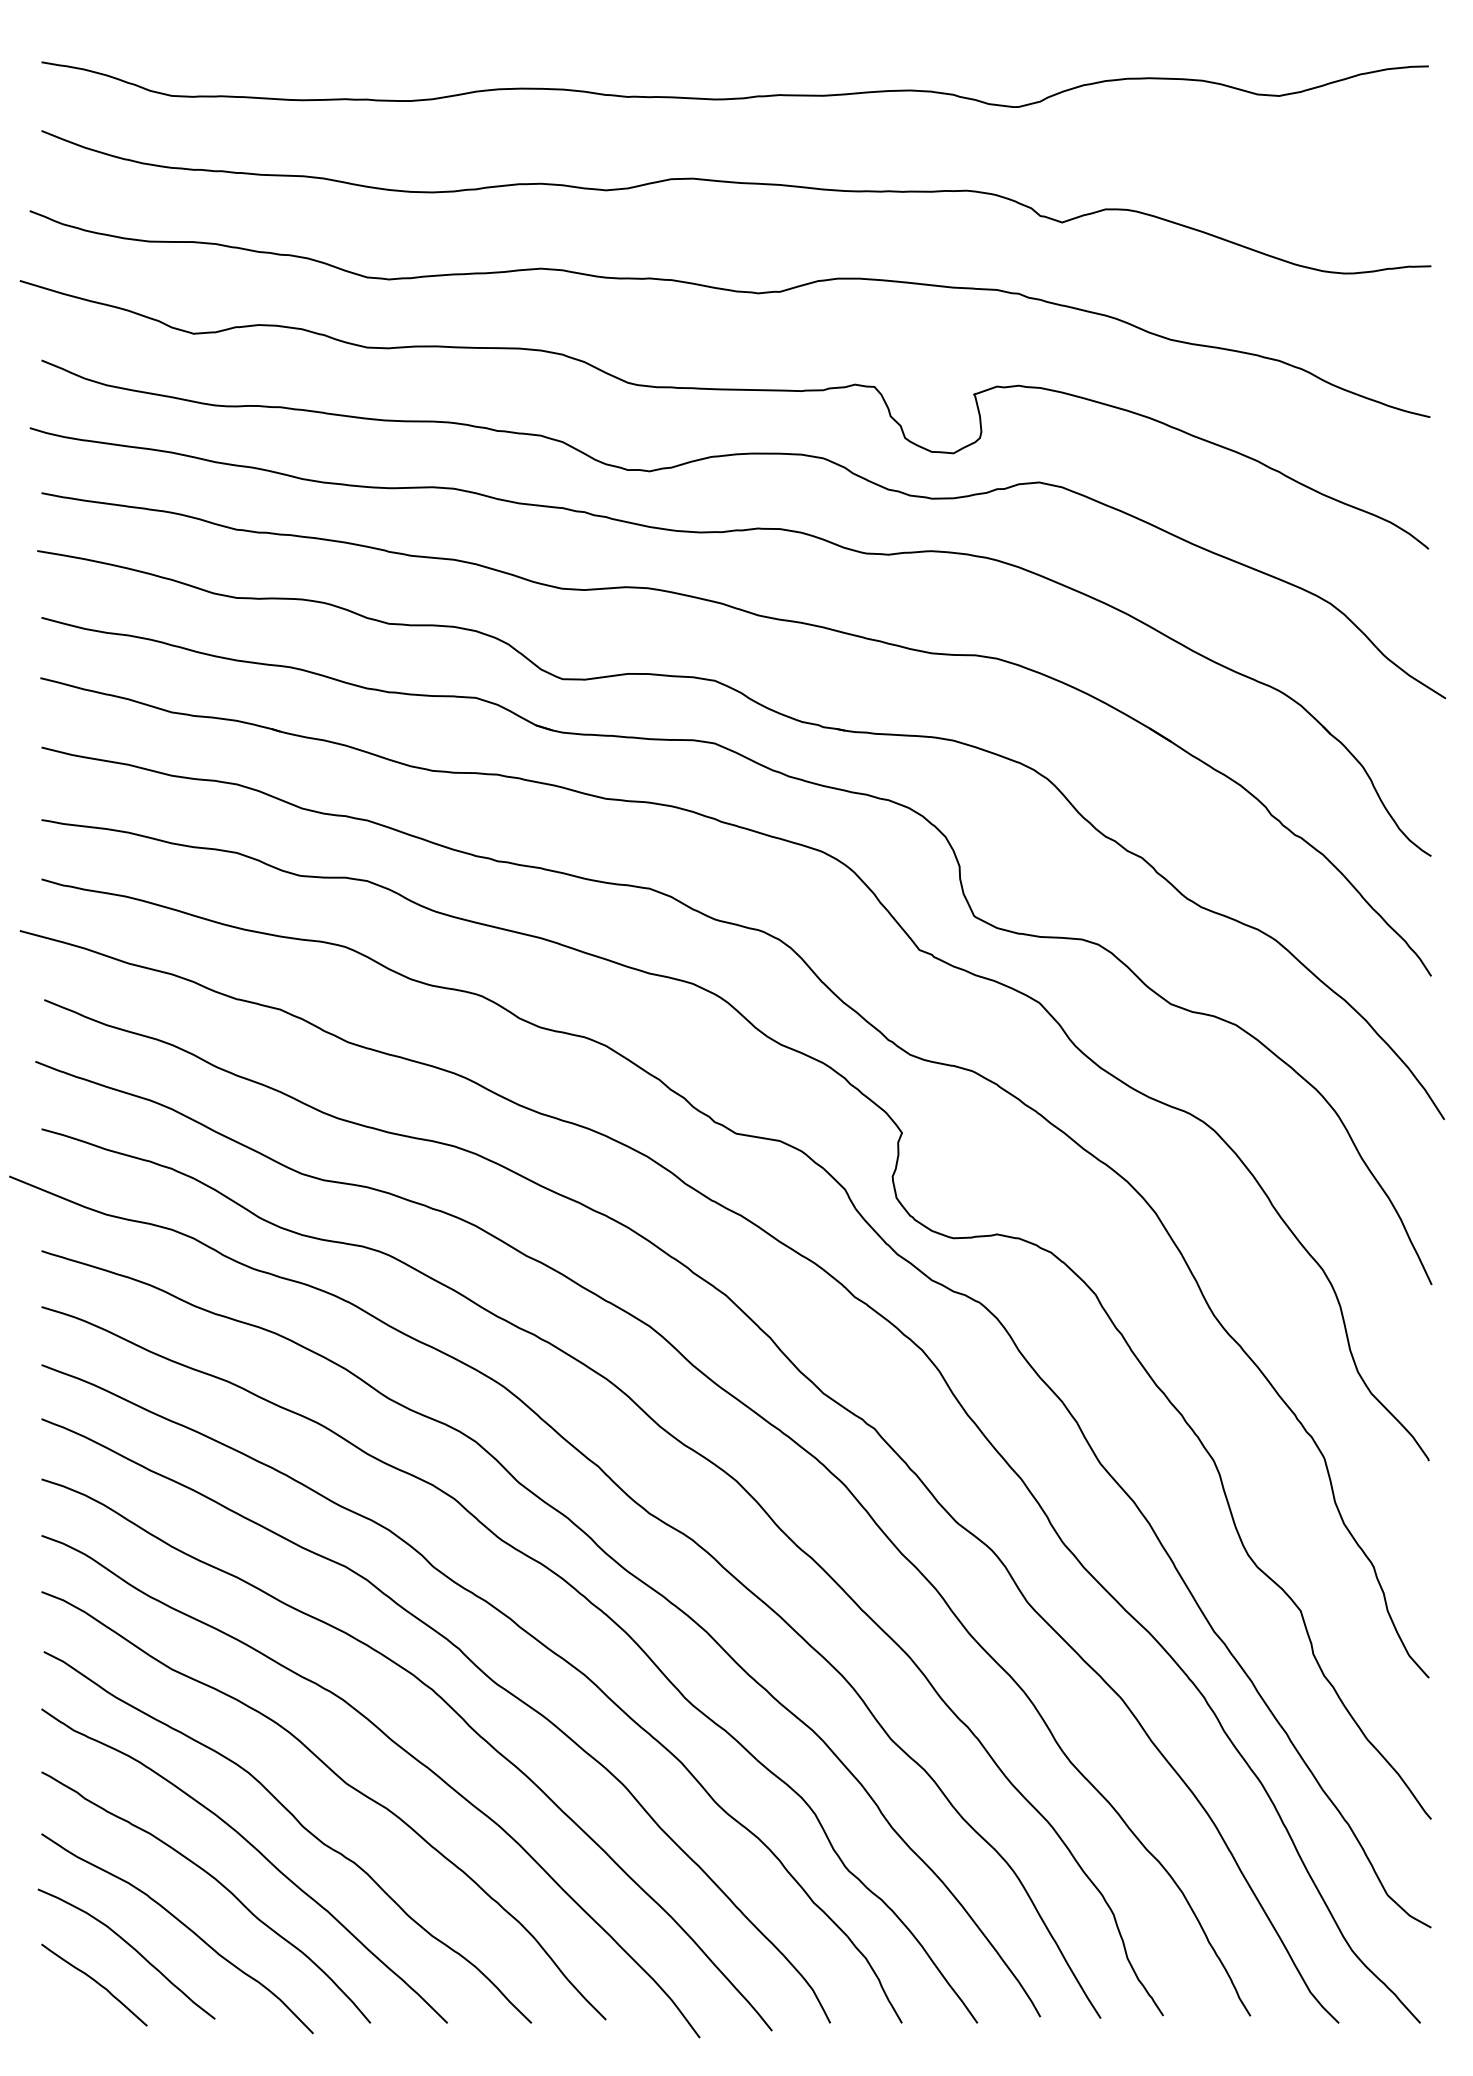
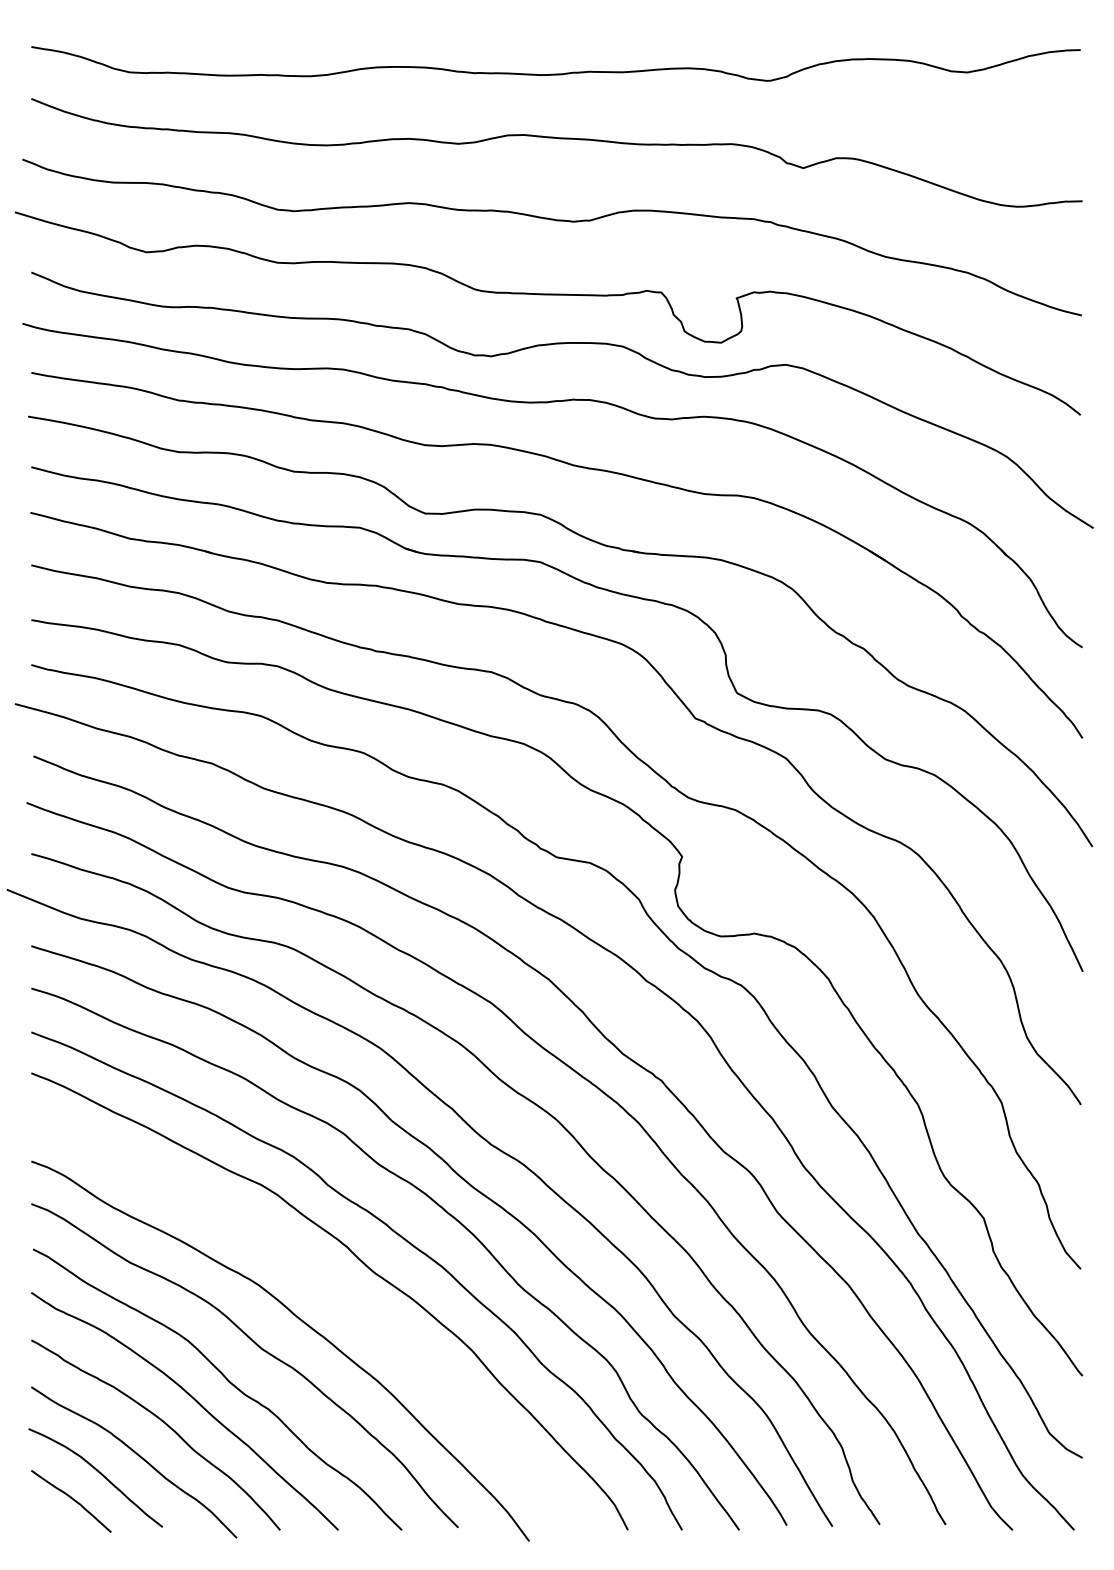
curve: (451, 1709) -> (341, 1292), removed

